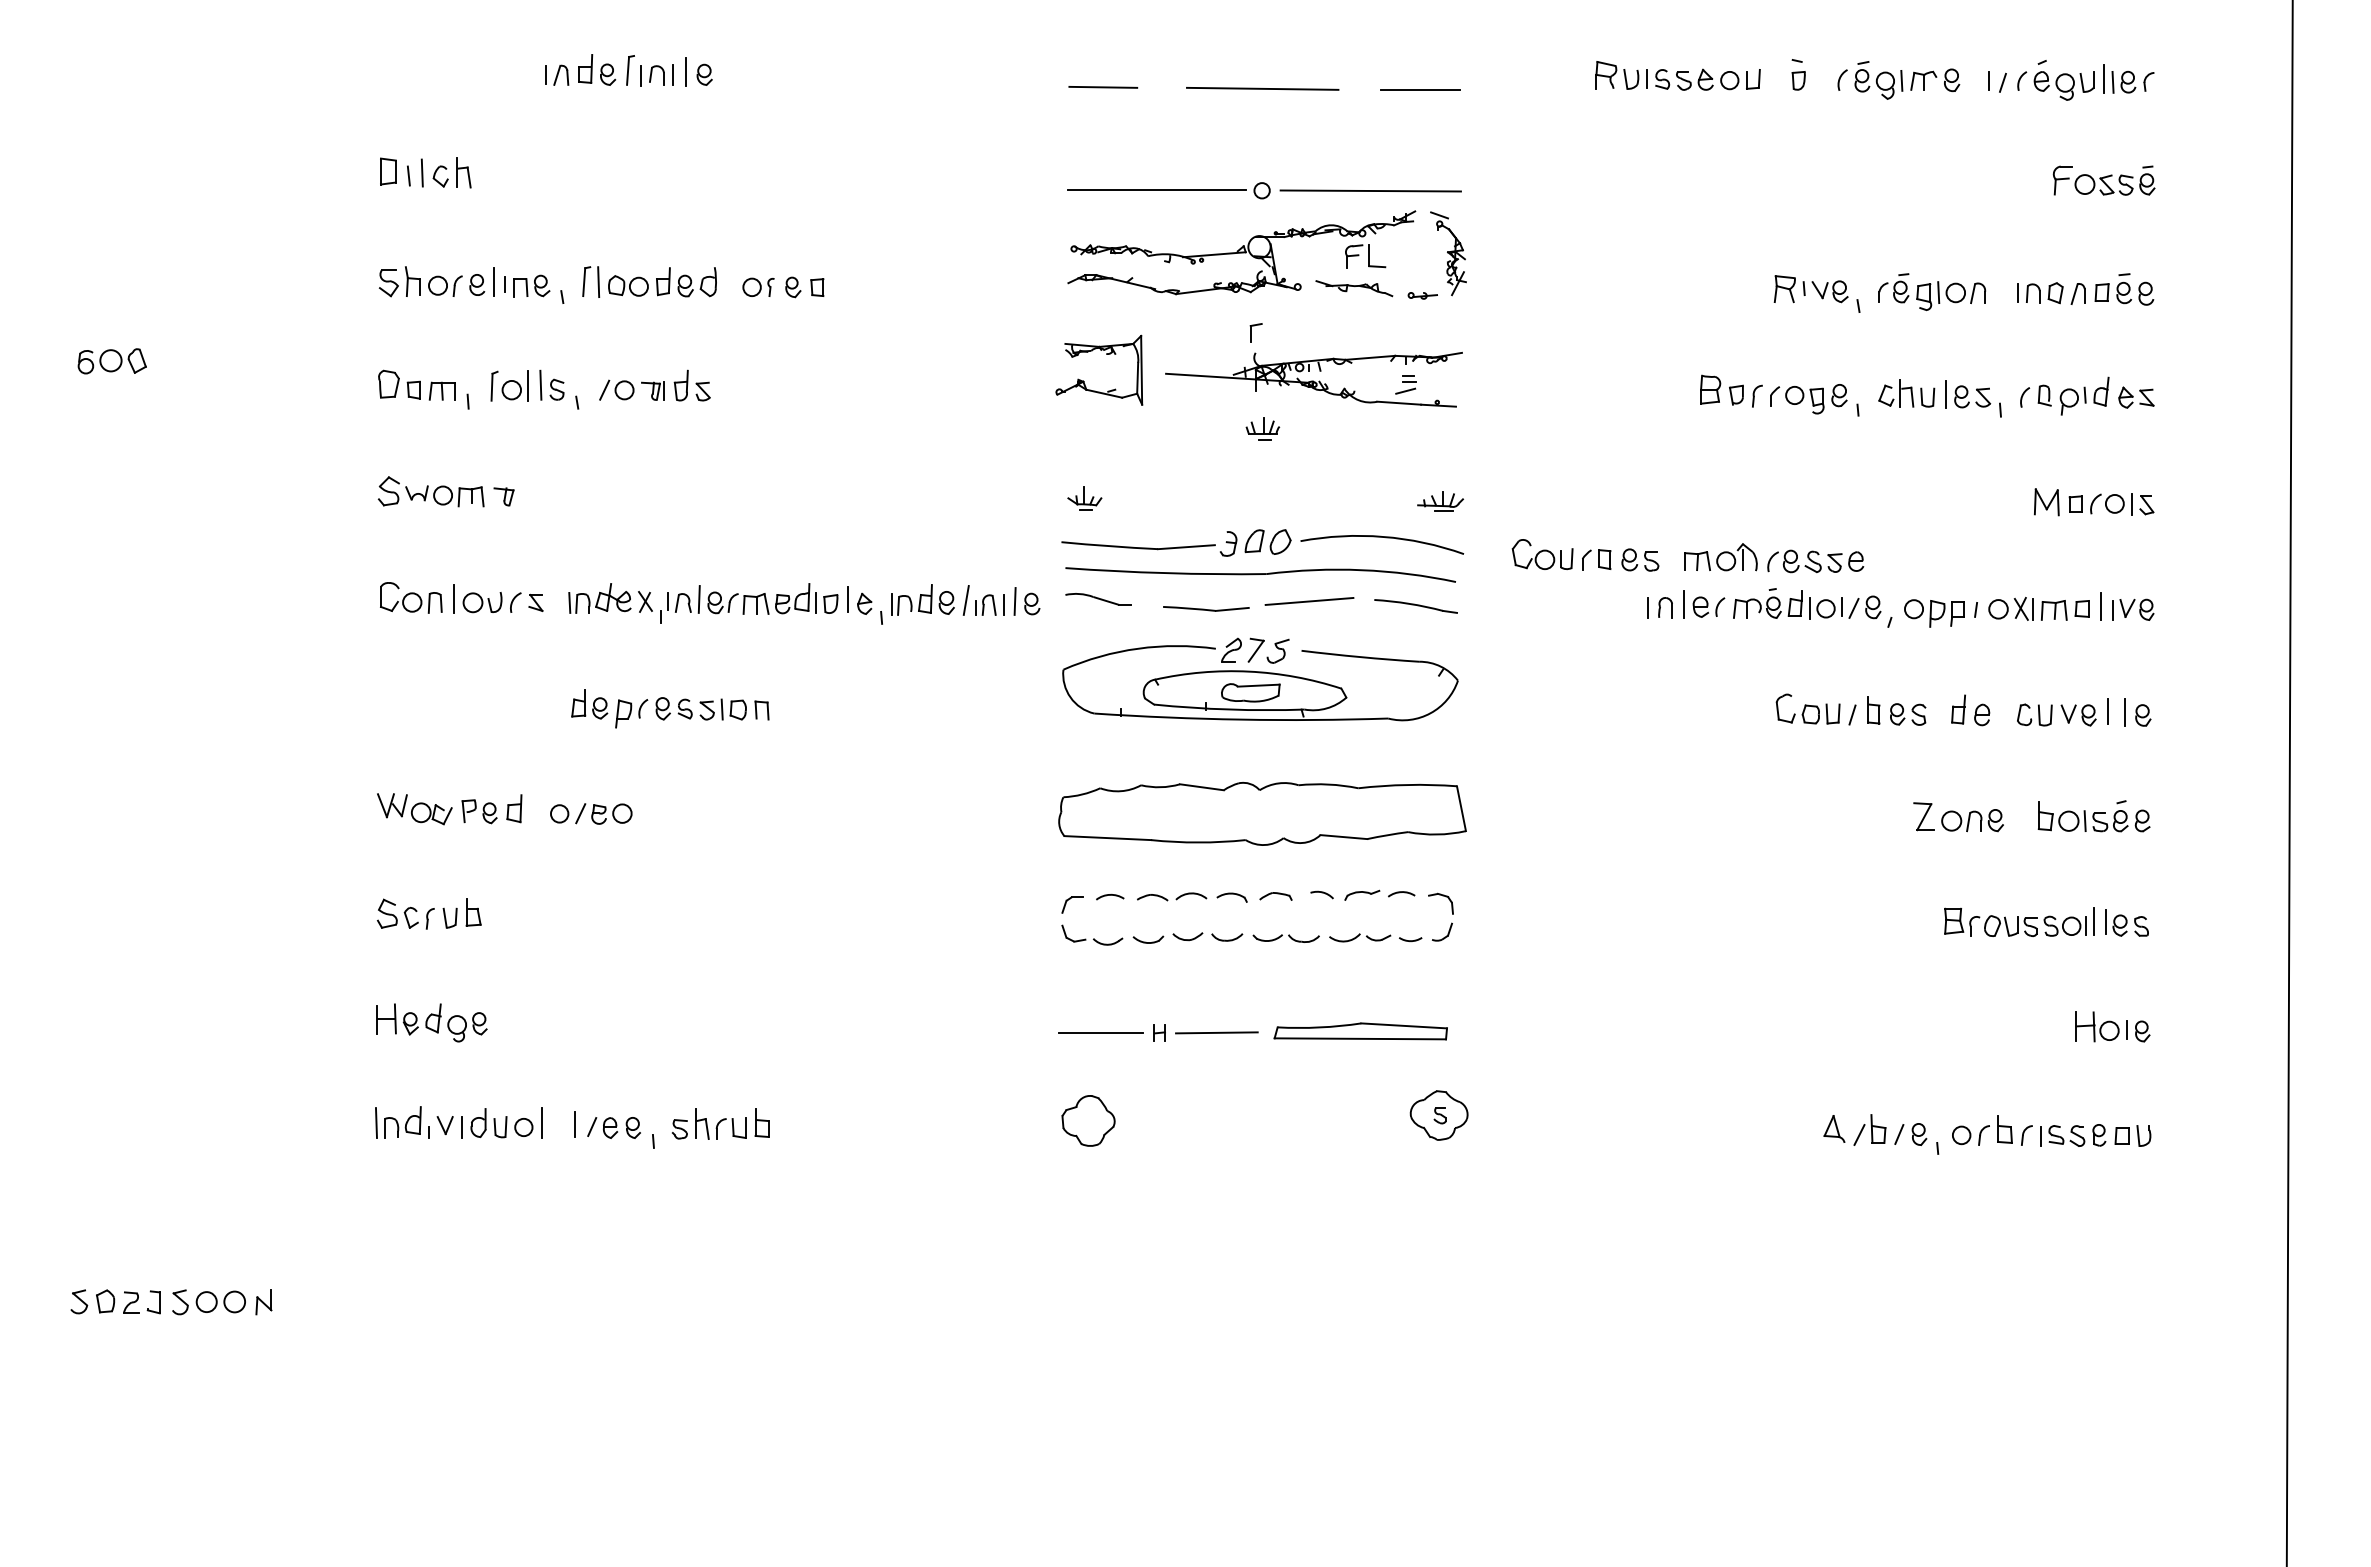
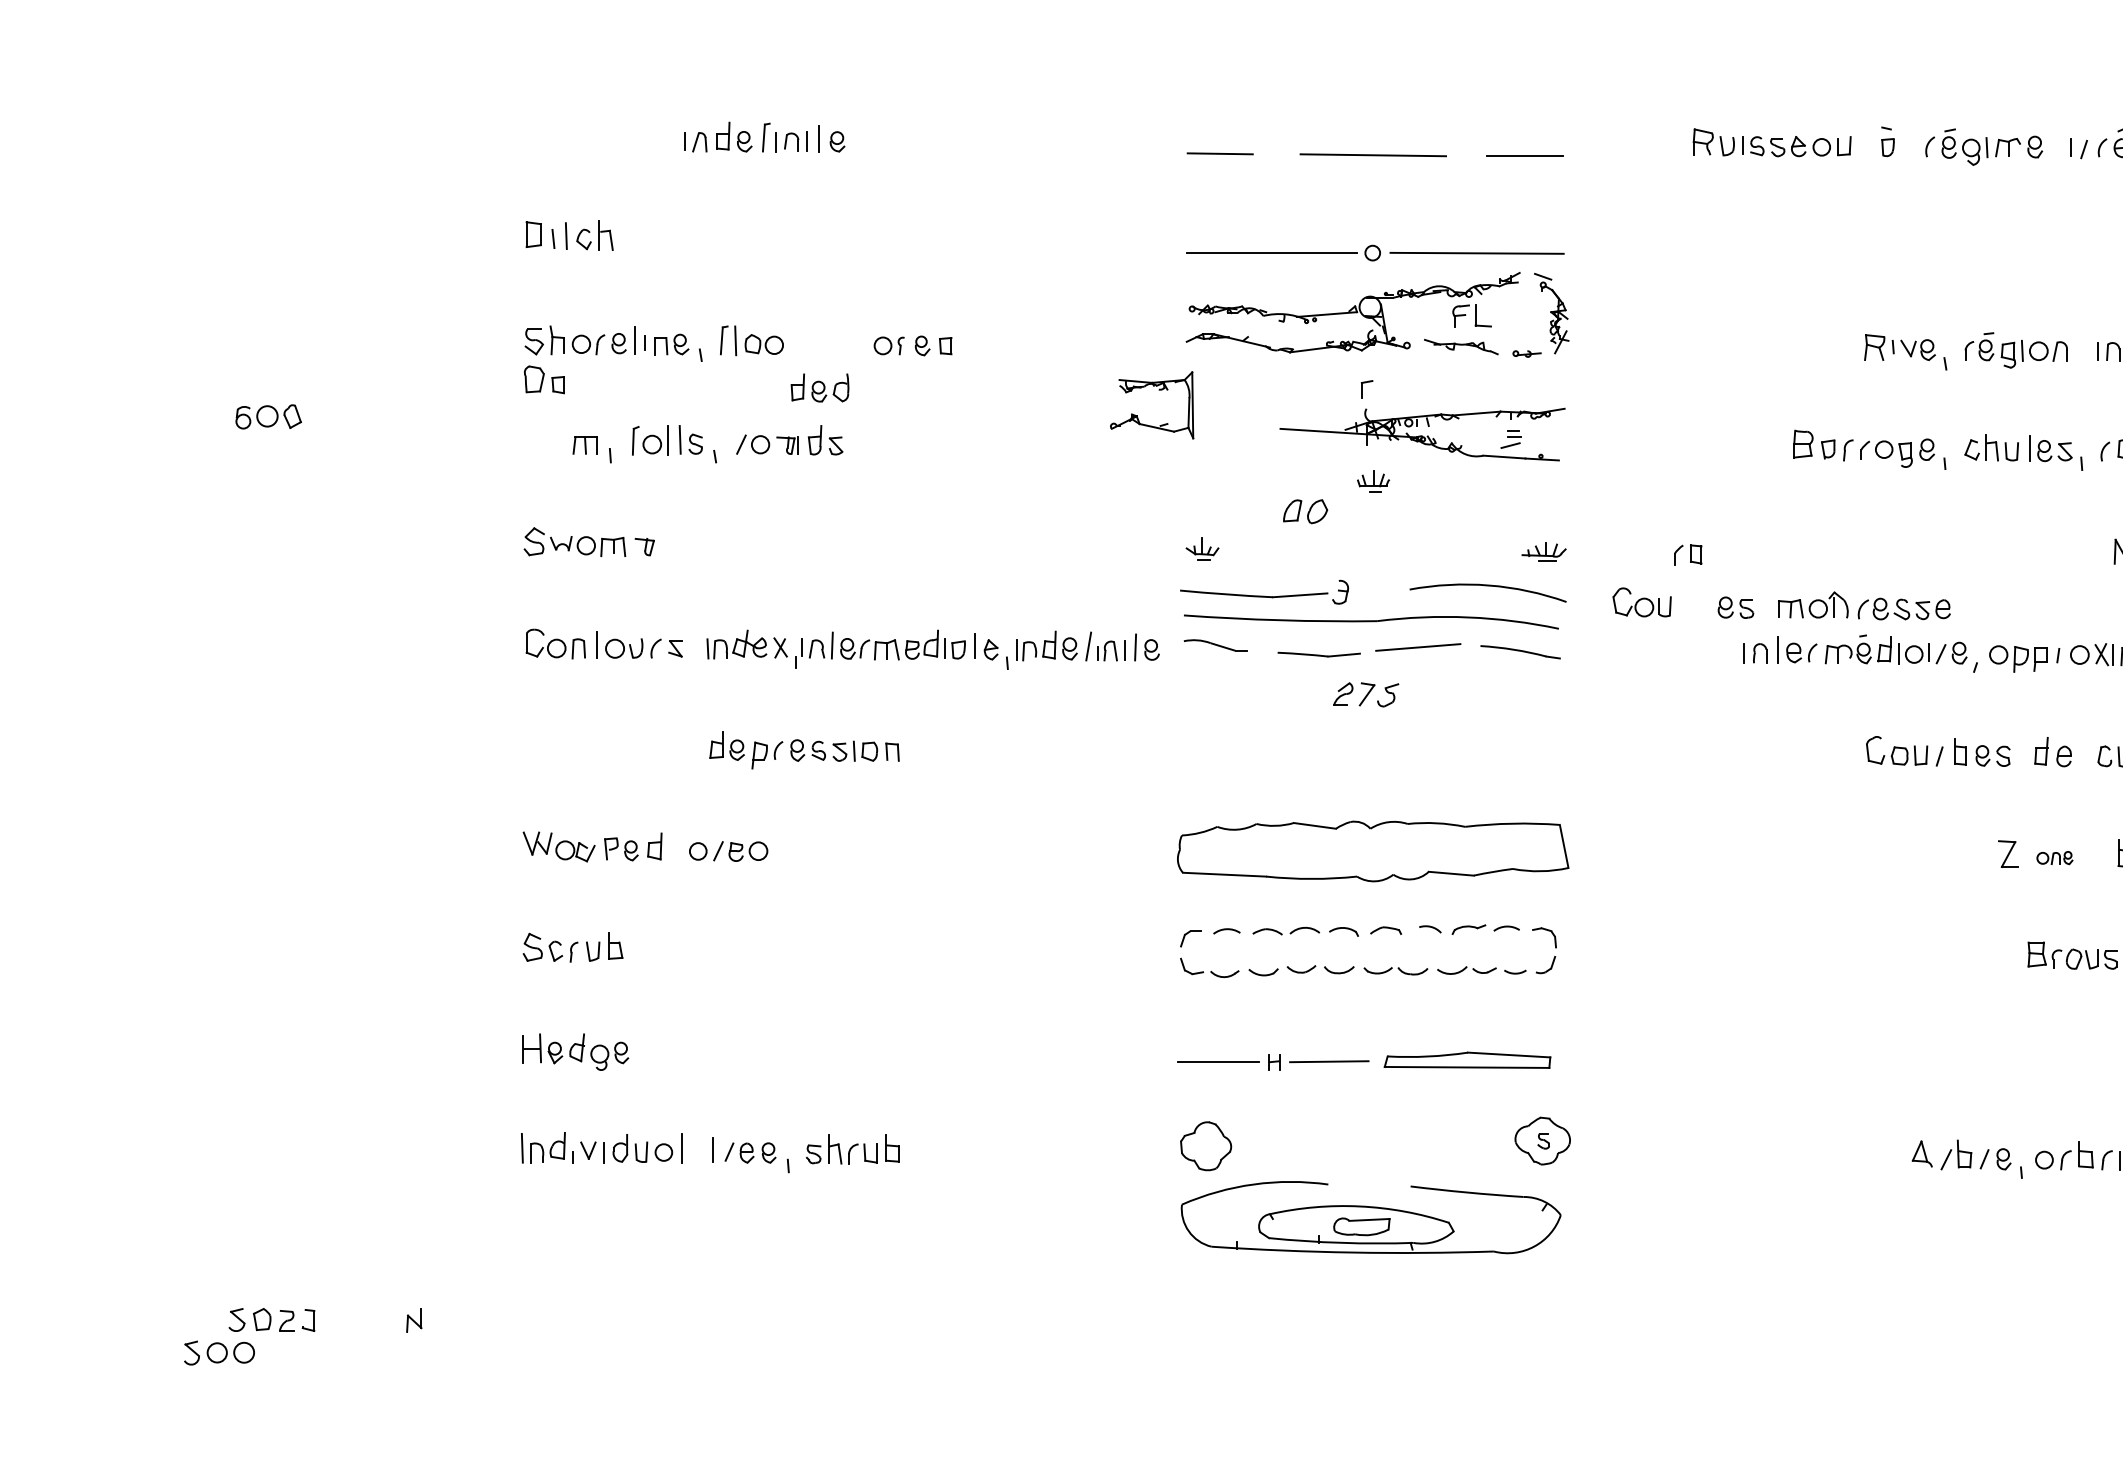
part: (686, 282) -> (820, 388), moved
part: (1106, 354) -> (1158, 390), moved
part: (399, 384) -> (544, 379), moved
part: (1267, 541) -> (1304, 511), moved
part: (1596, 559) -> (1688, 554), moved
part: (1260, 683) -> (1371, 1217), moved
part: (1972, 820) -> (2054, 857), size x0.6
part: (208, 1302) -> (218, 1353), moved

